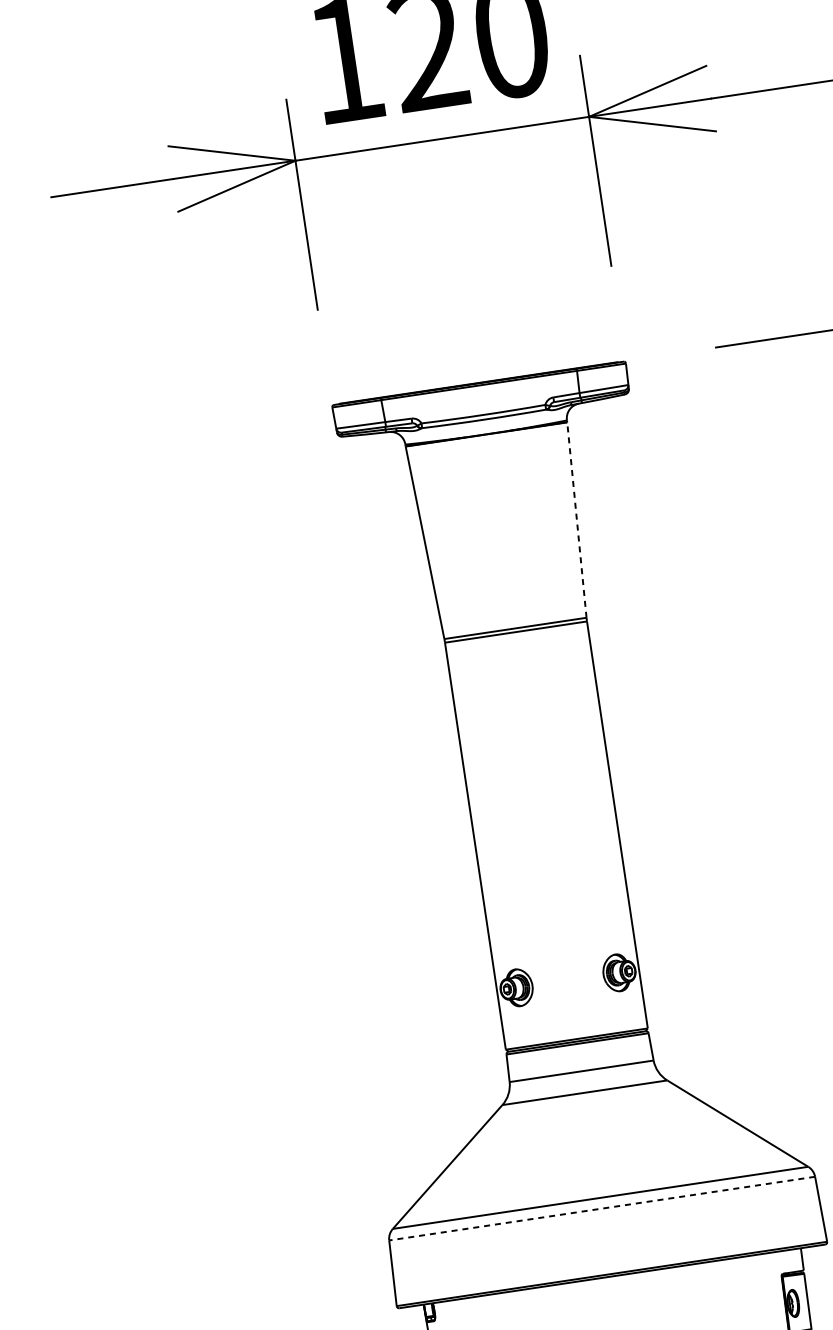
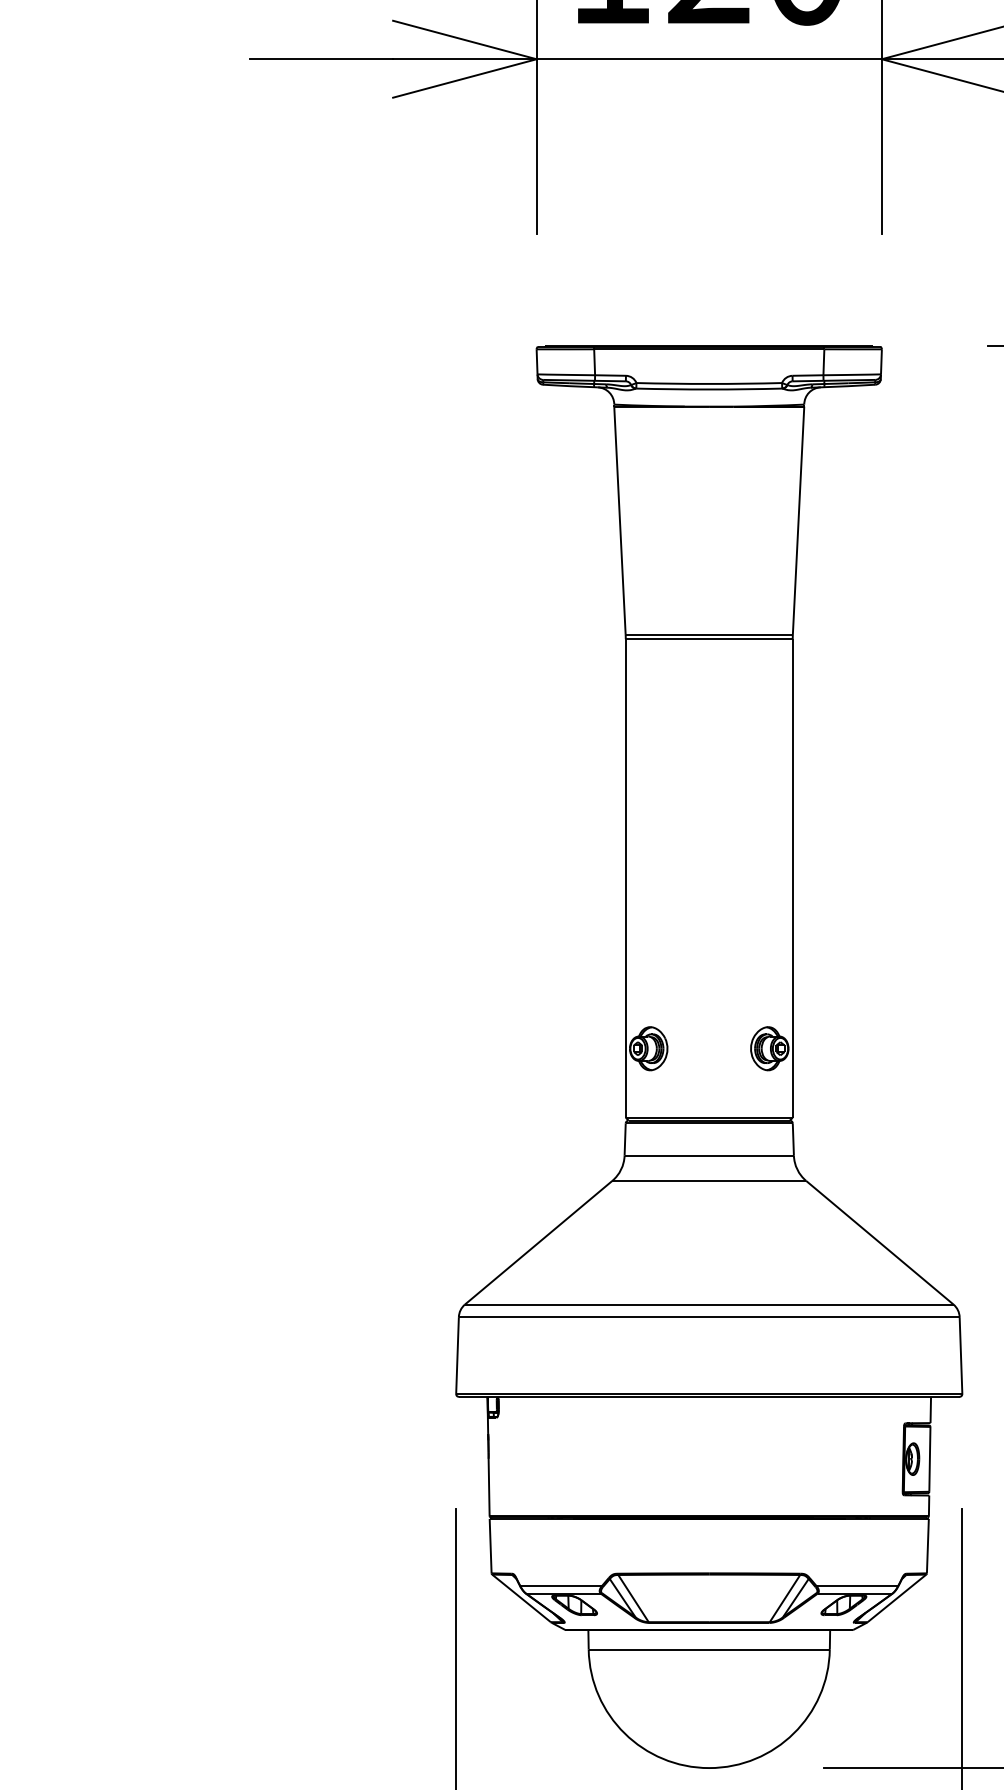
line: (576, 519) -> (798, 520), dashed -> solid
line: (601, 1209) -> (708, 1317), dashed -> solid

